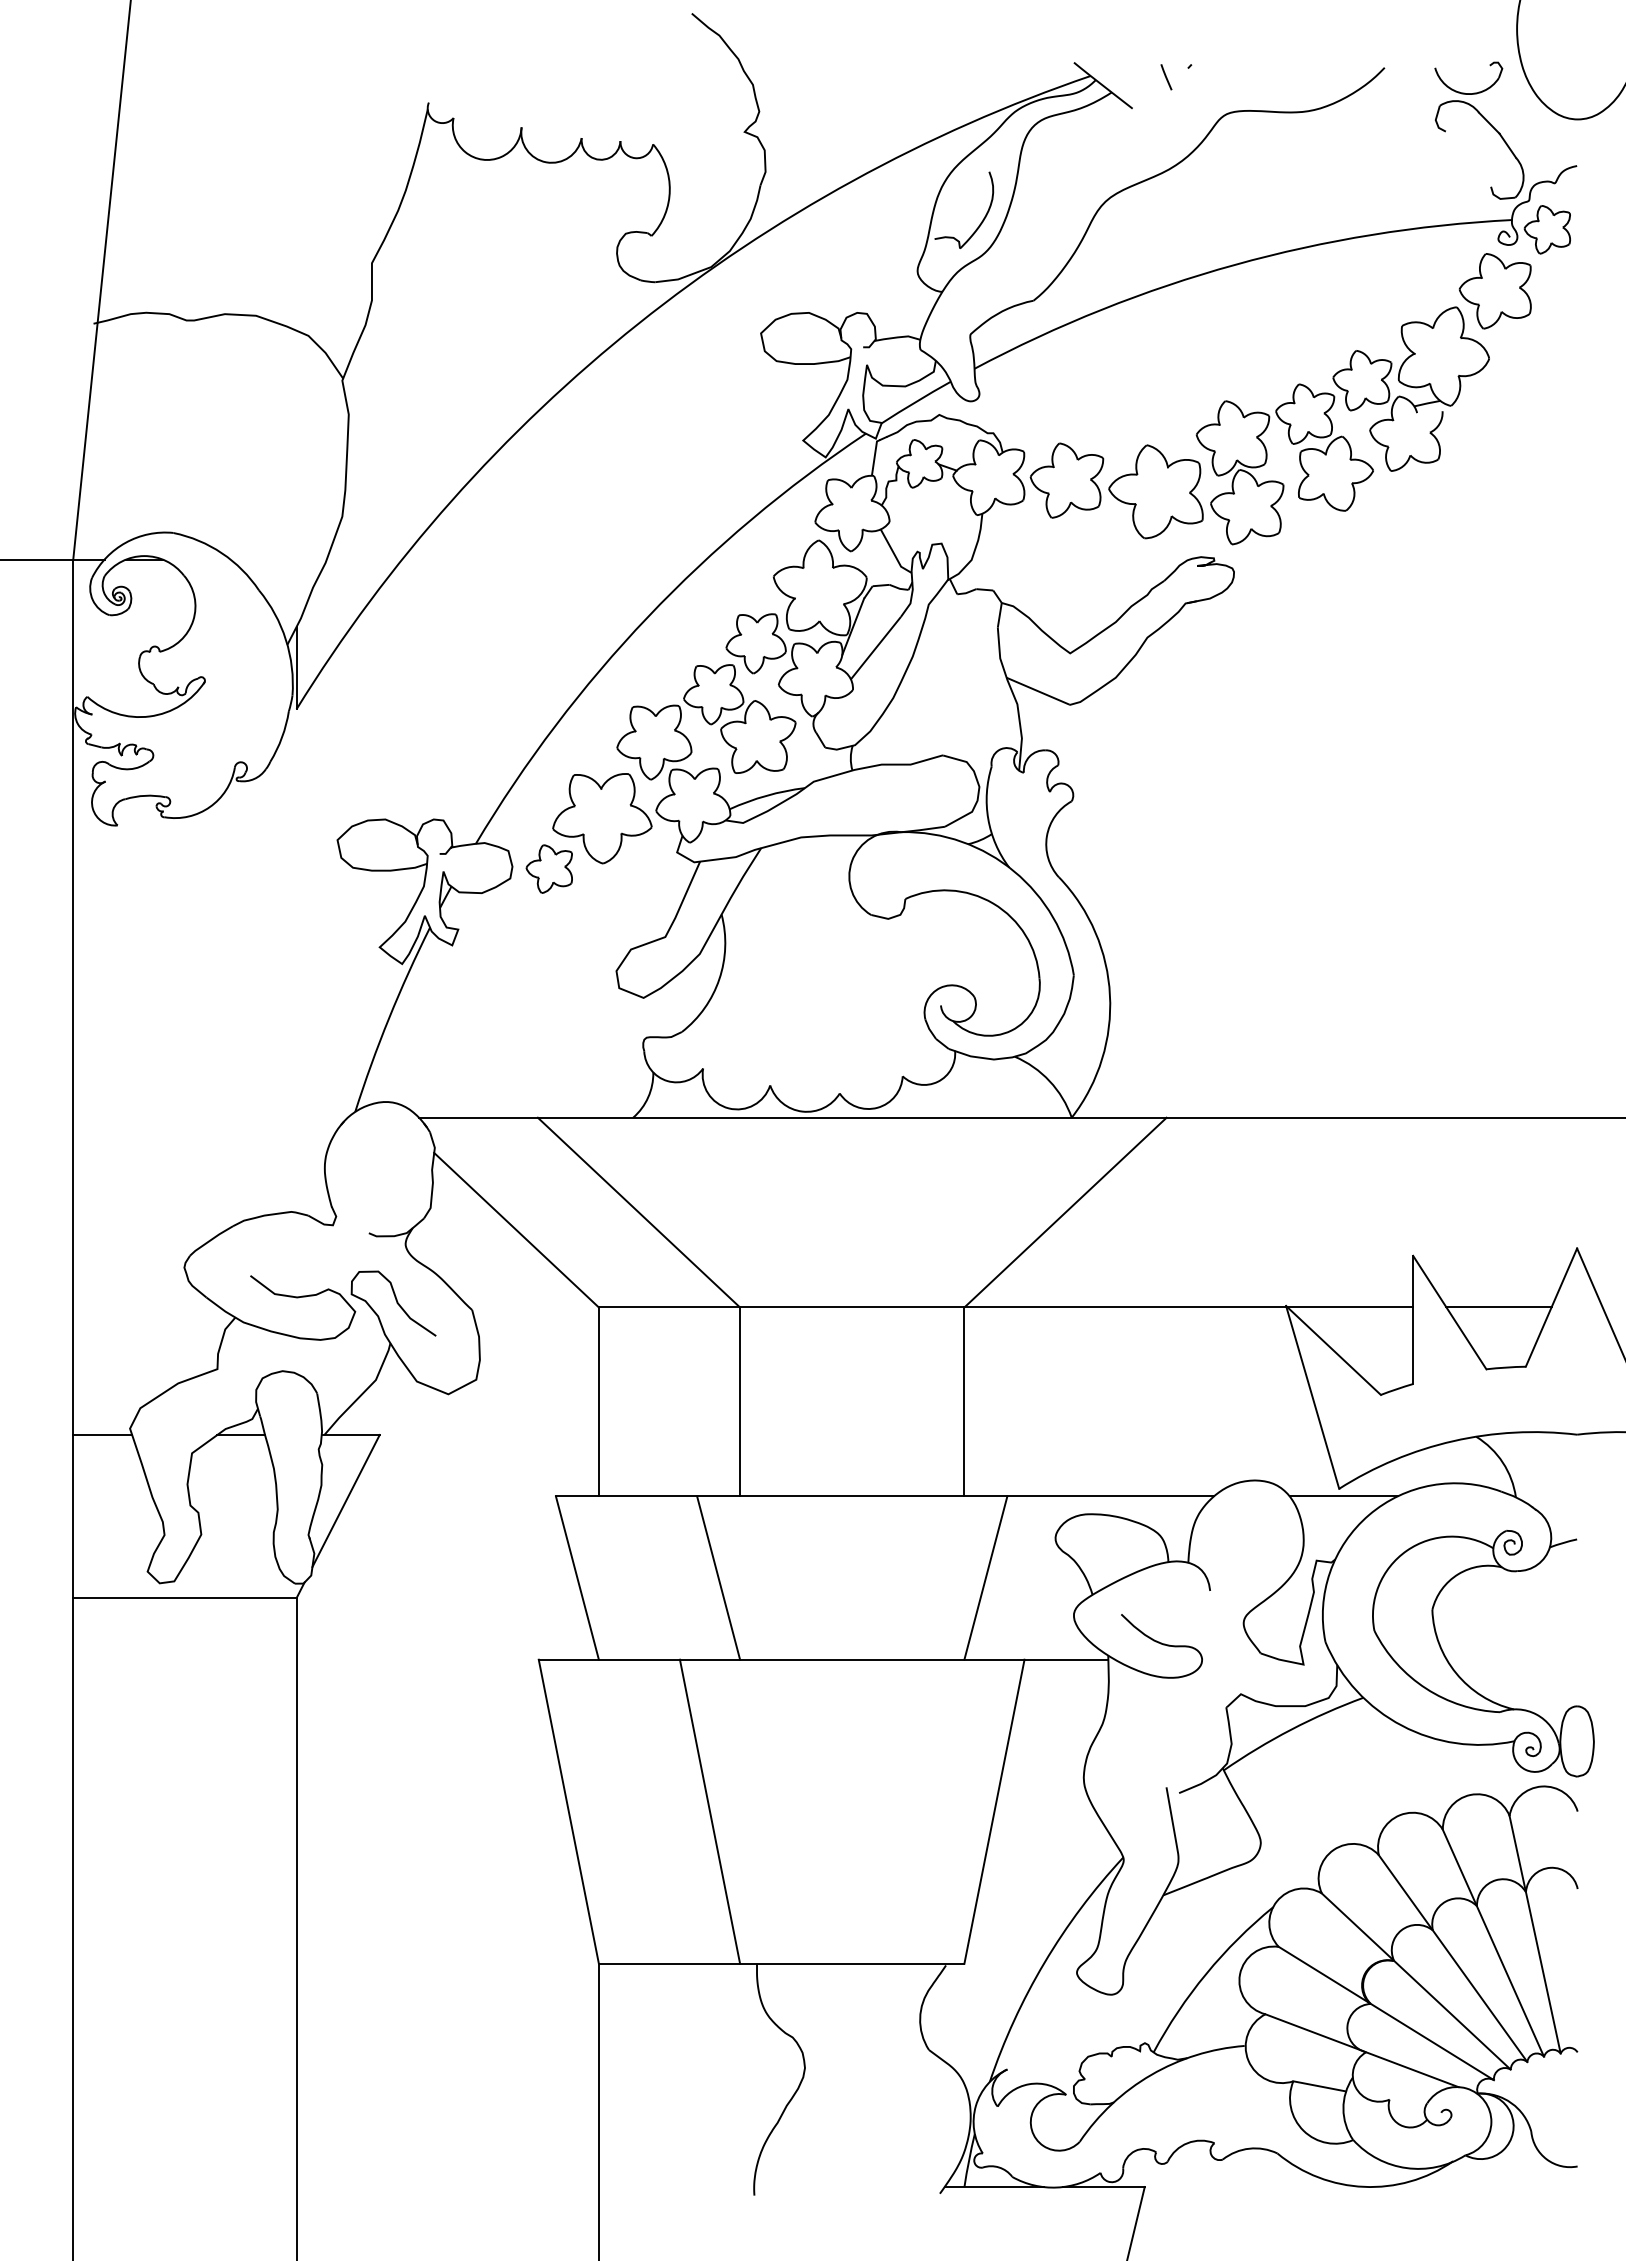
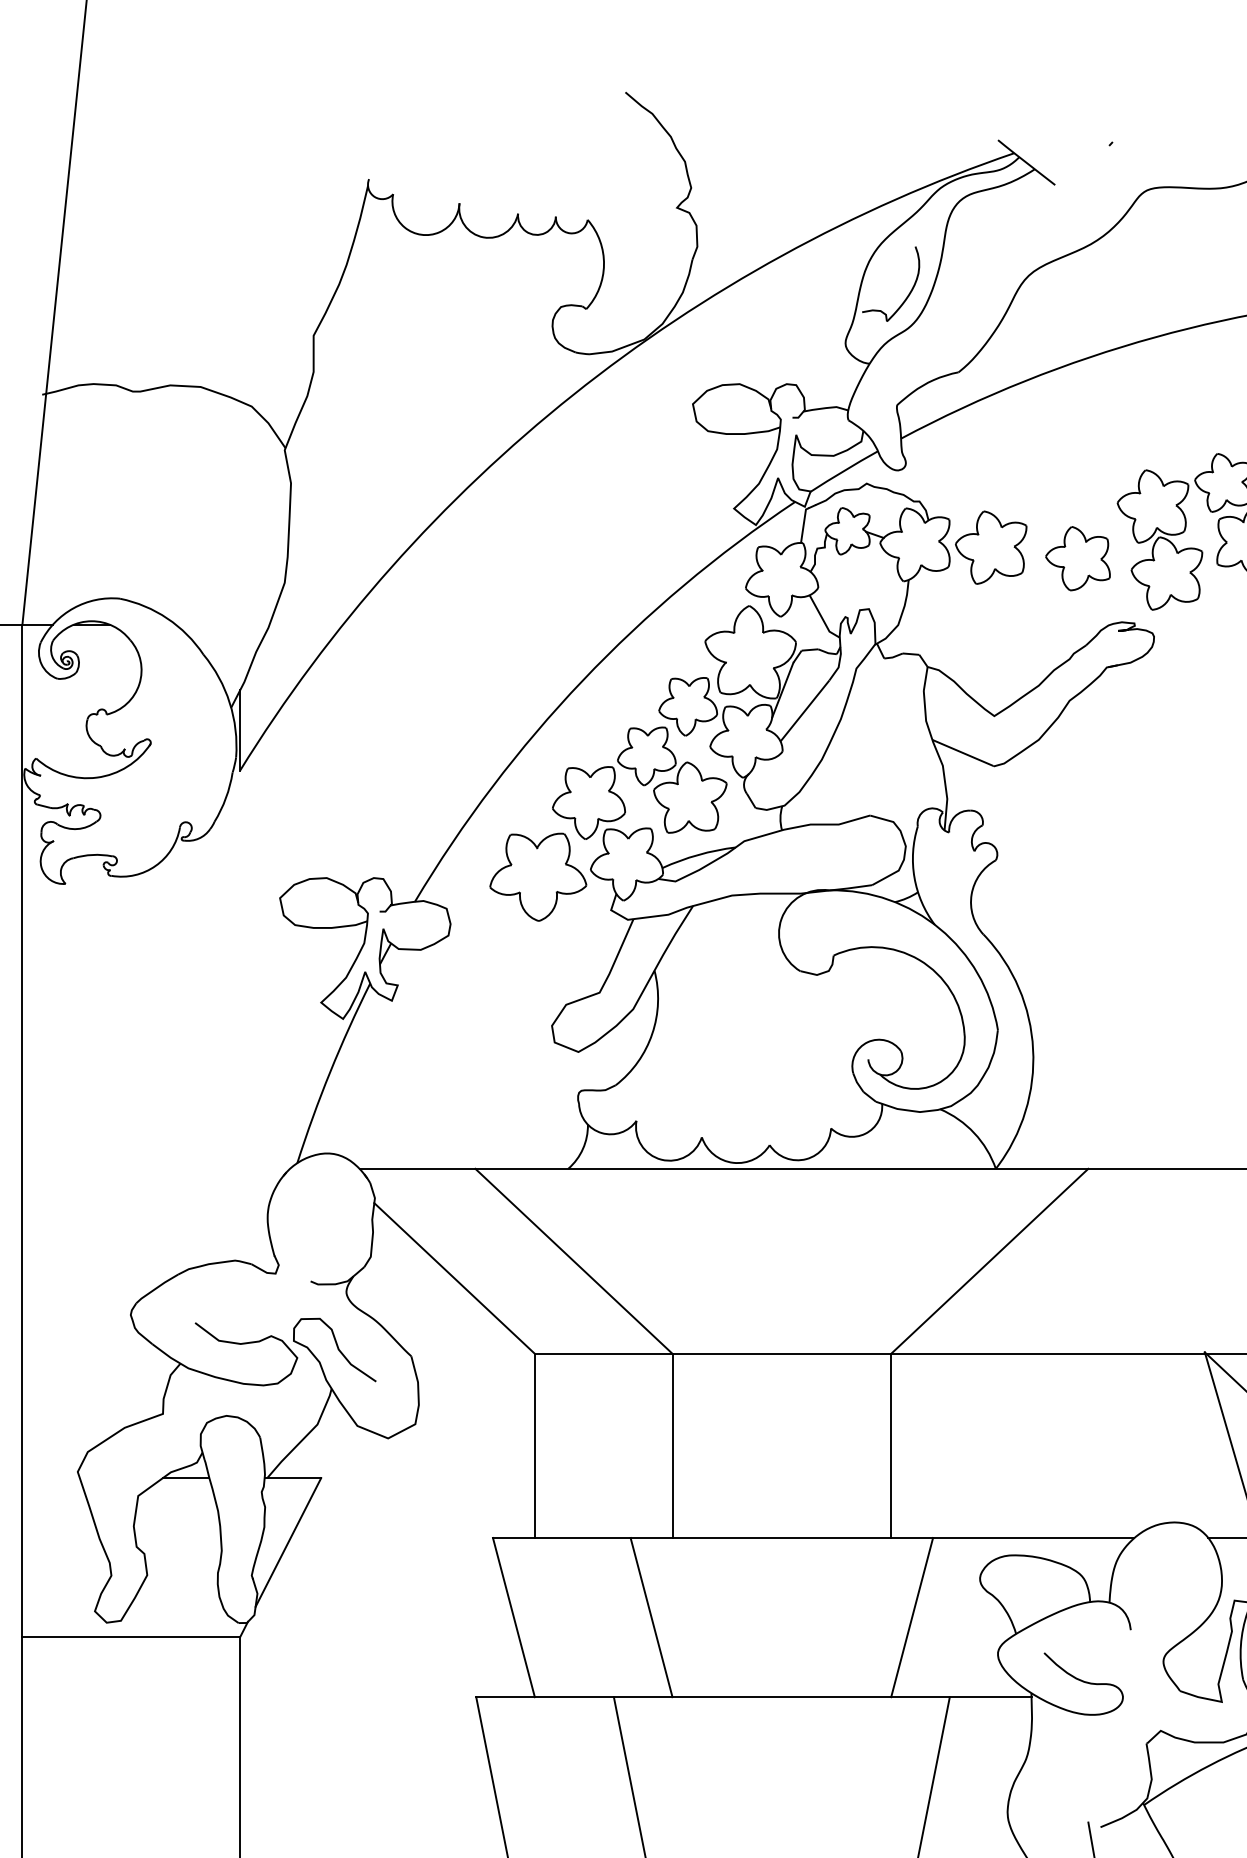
line: (1166, 77) -> (1088, 154), removed
part: (1155, 491) -> (1077, 558), size x0.7
part: (548, 868) -> (485, 925), removed
line: (102, 1435) -> (50, 1478), removed

